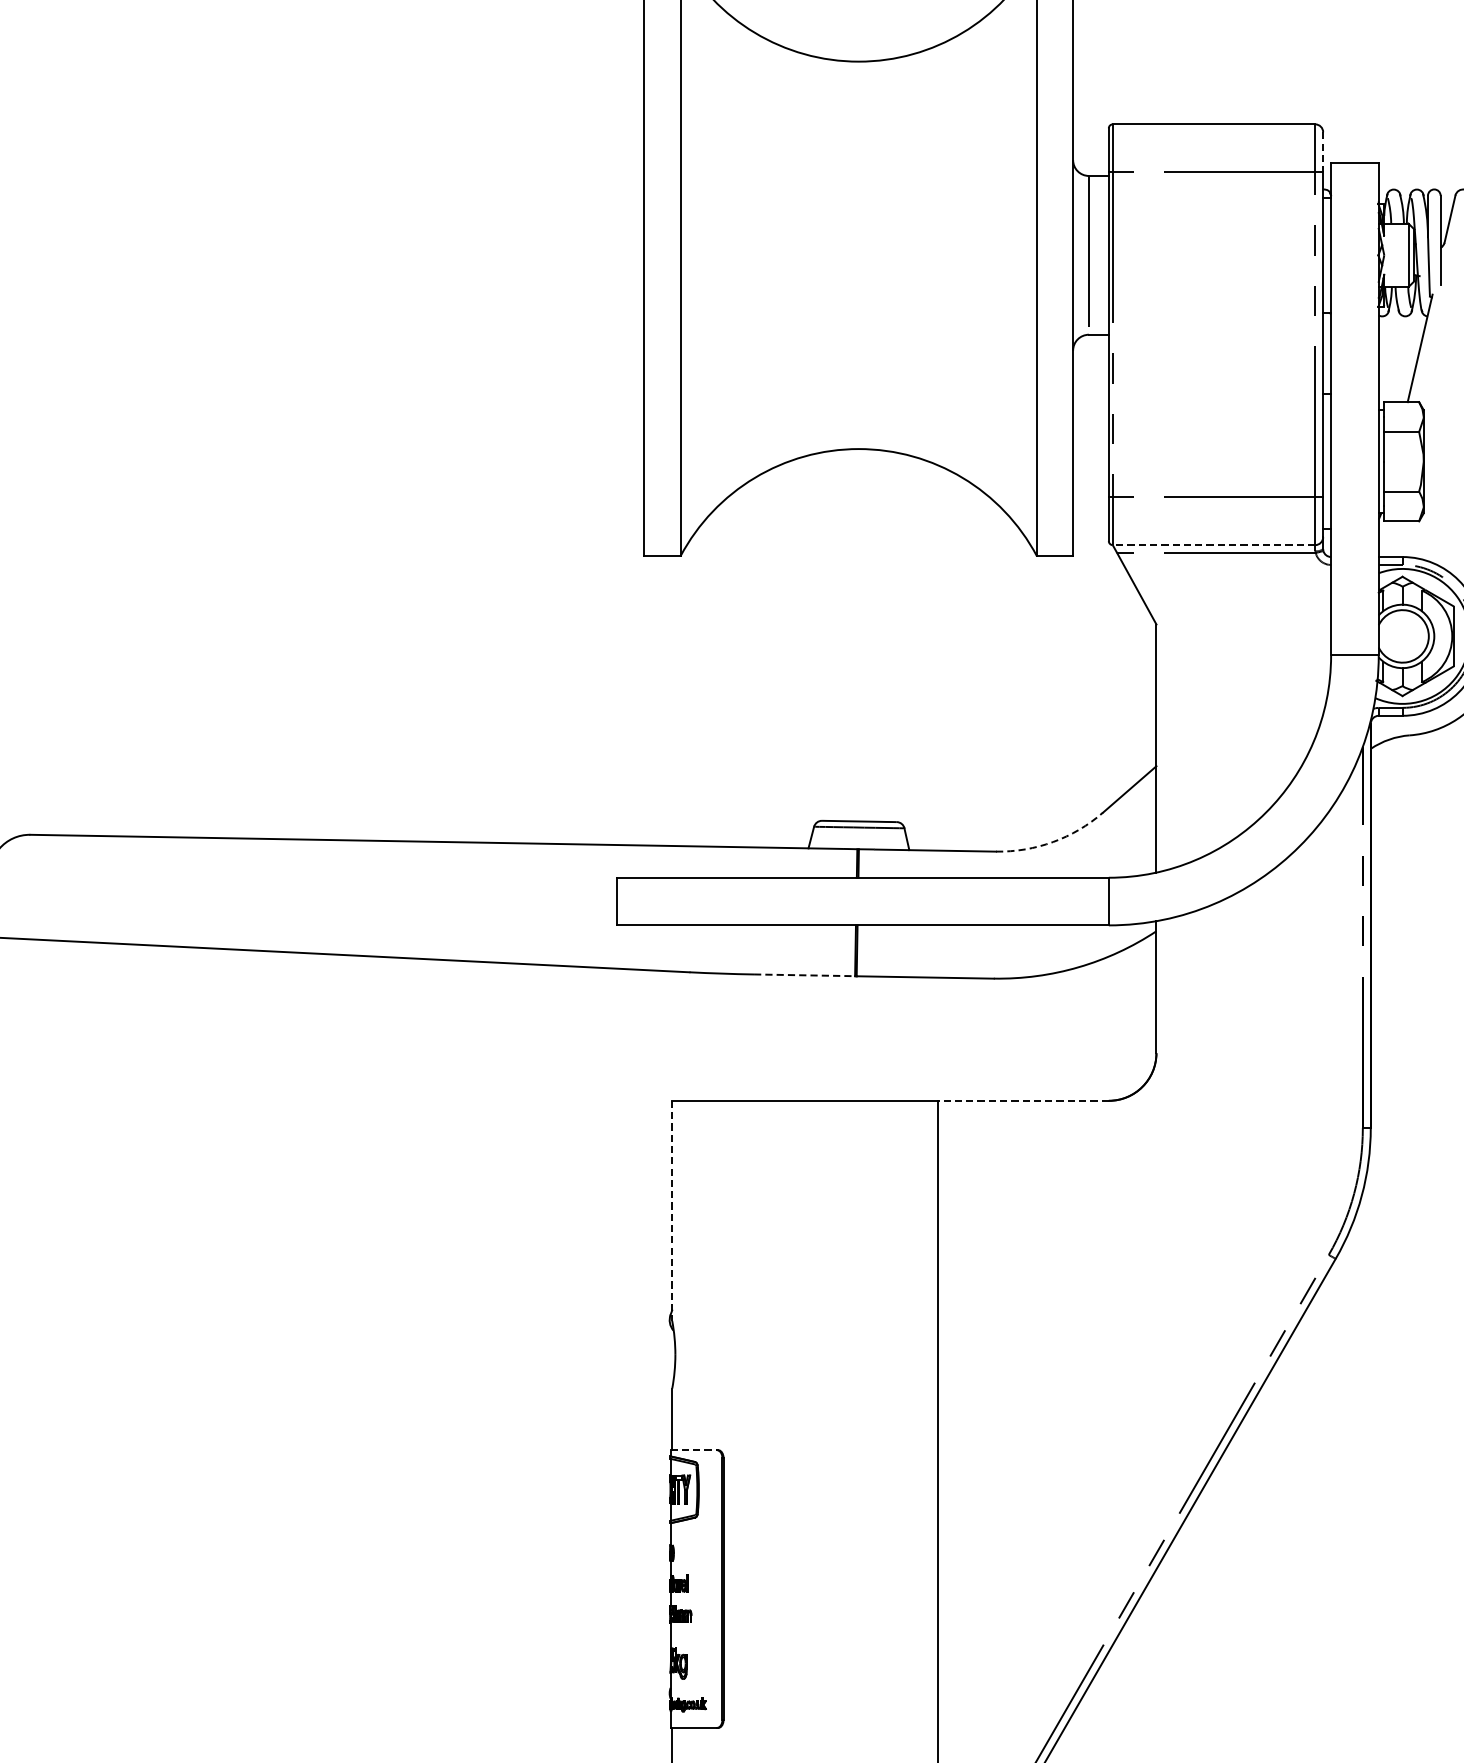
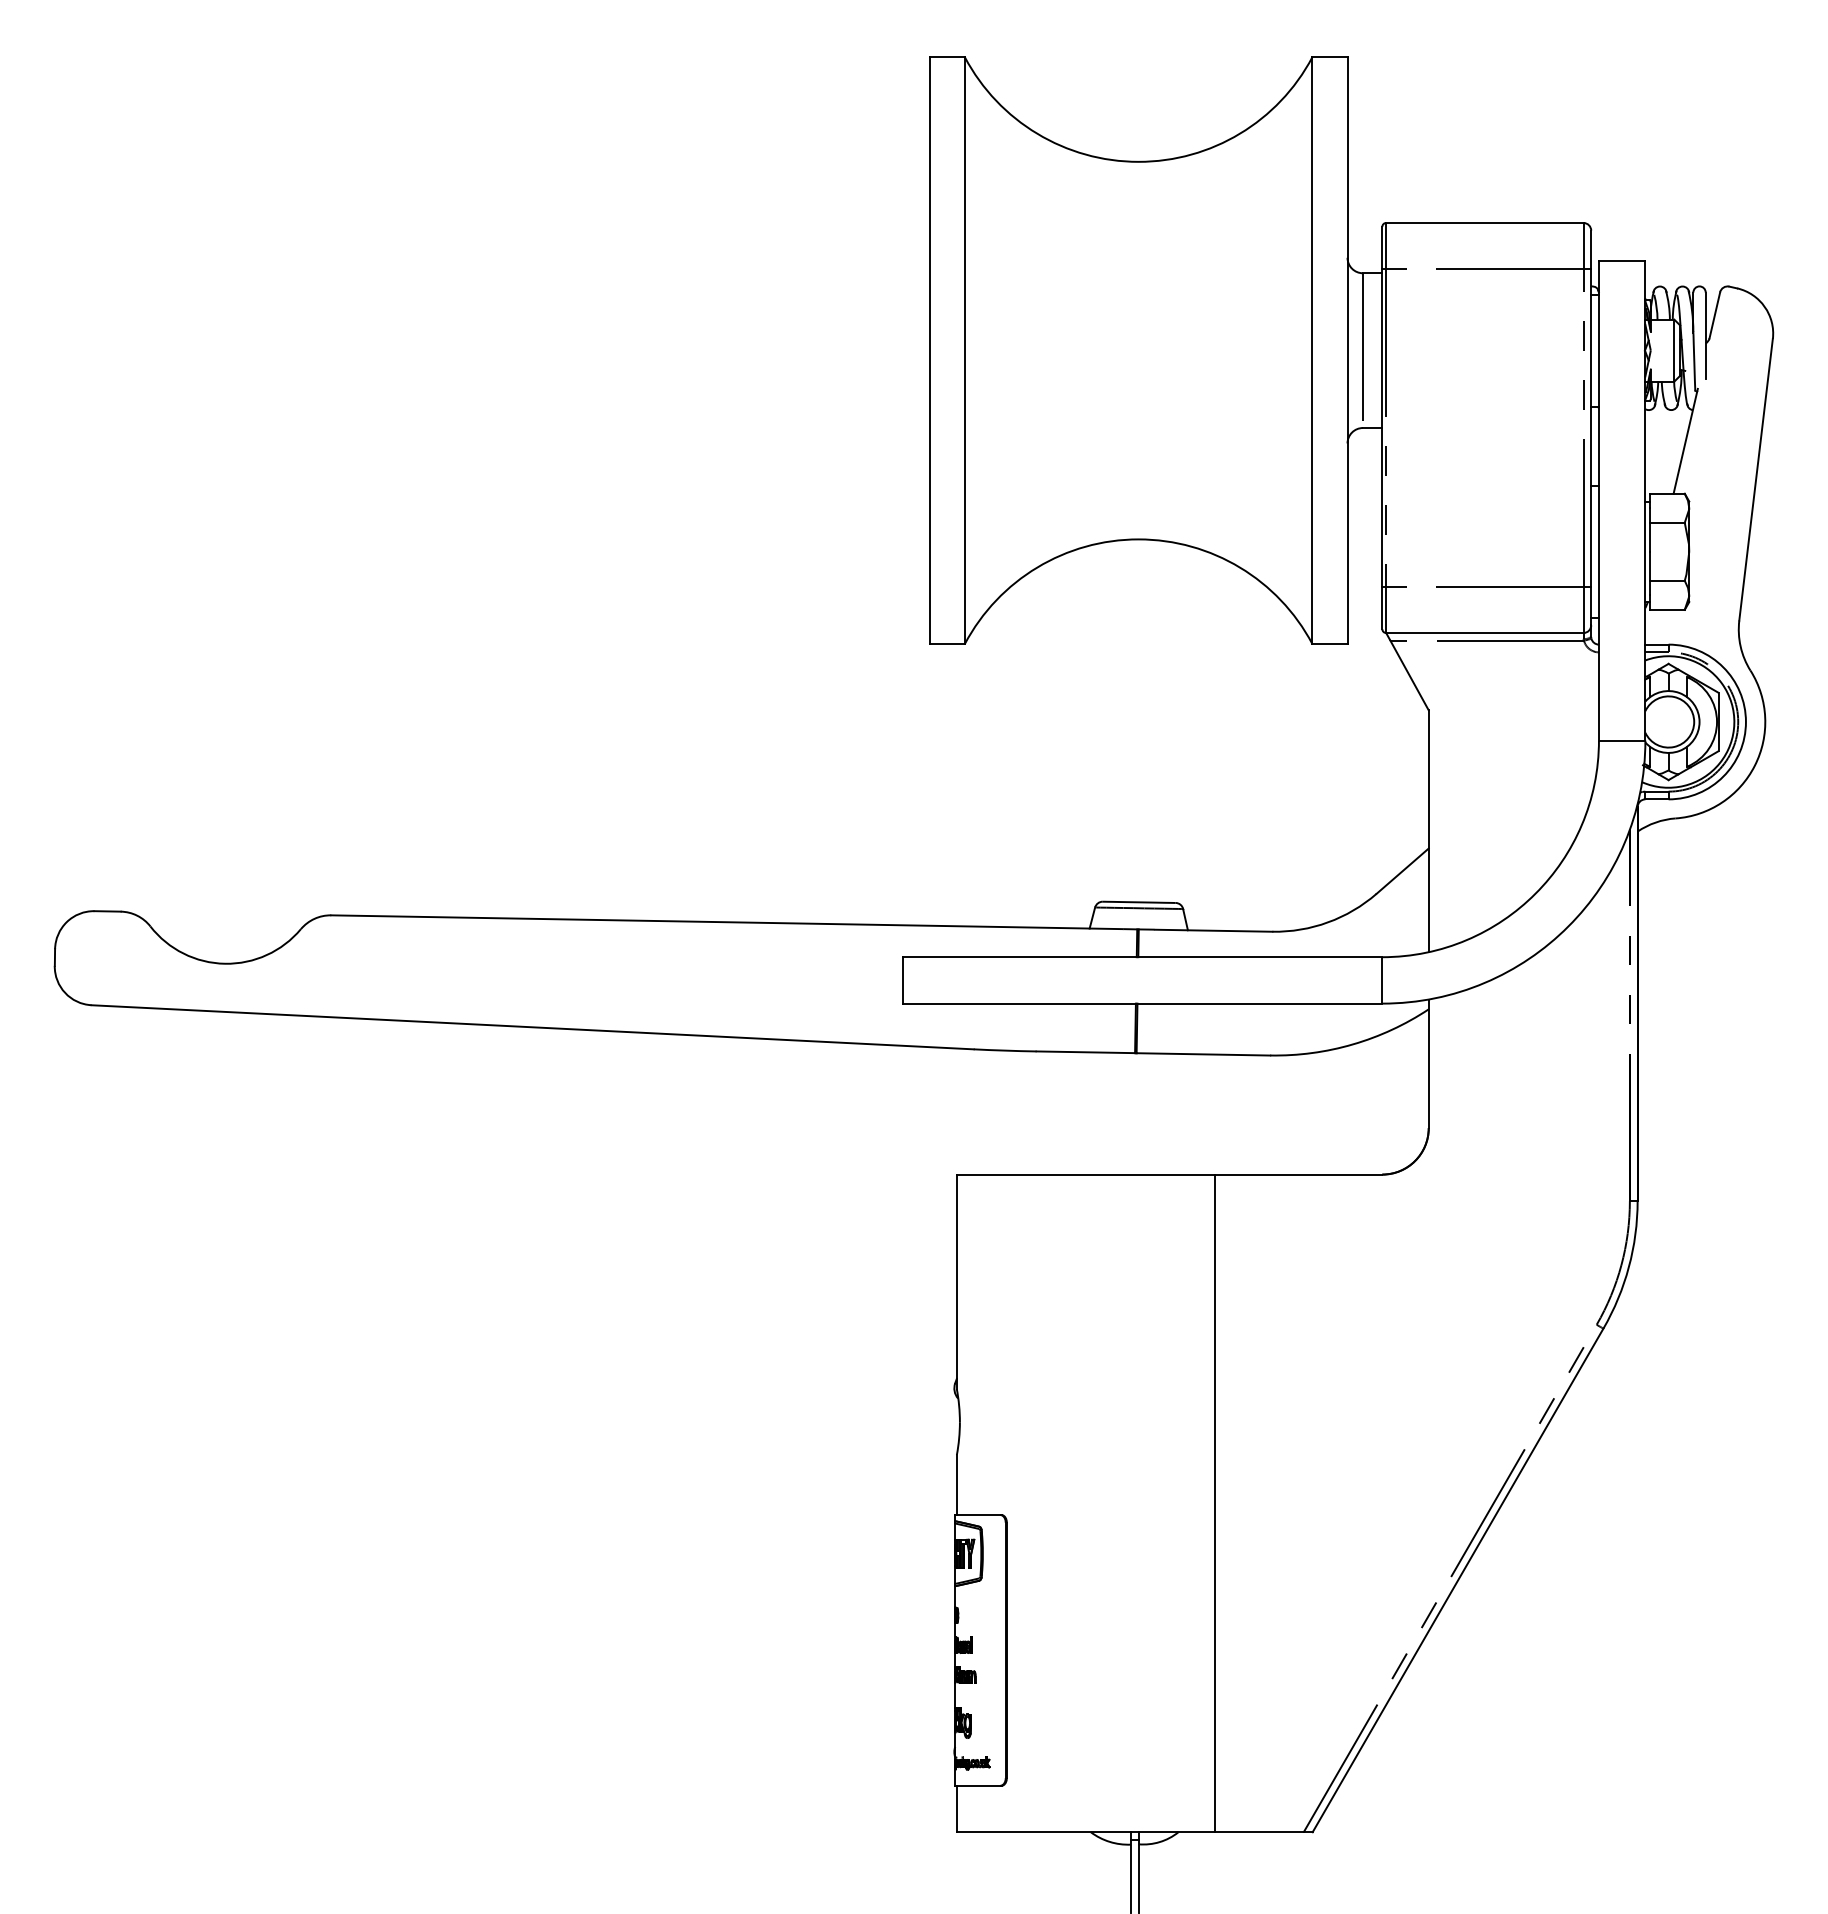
line: (1323, 152) -> (1591, 250), dashed -> solid
line: (1213, 545) -> (1484, 633), dashed -> solid
arc: (1053, 842) -> (1328, 922), dashed -> solid
line: (805, 975) -> (1086, 1052), dashed -> solid
line: (1022, 1100) -> (1298, 1174), dashed -> solid
line: (671, 1211) -> (956, 1282), dashed -> solid
line: (693, 1450) -> (977, 1515), dashed -> solid

